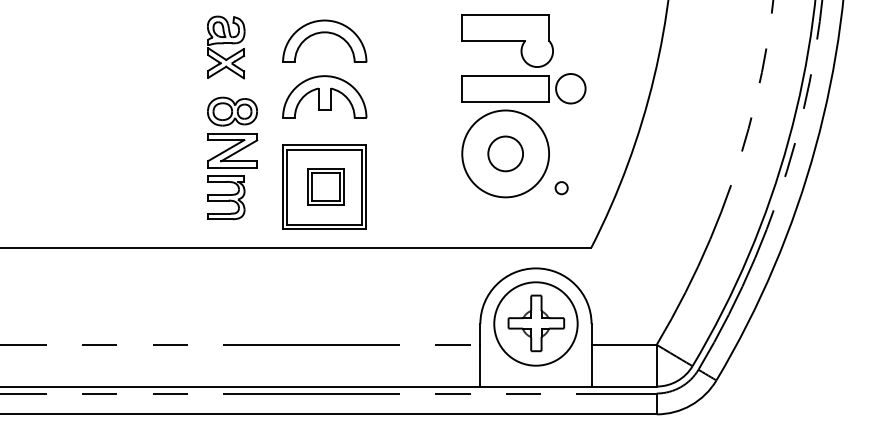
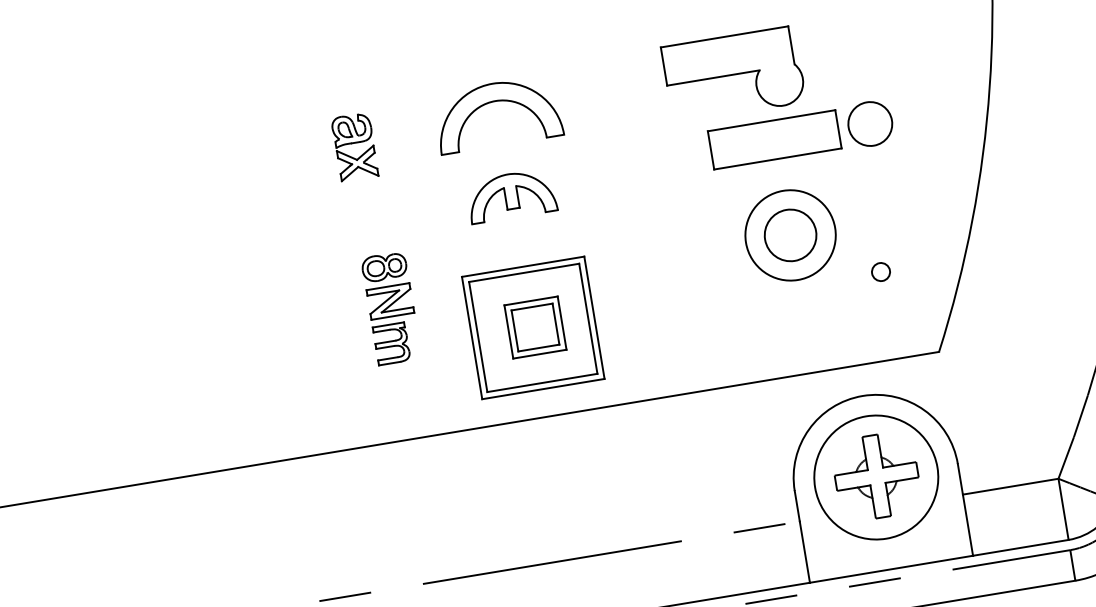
part: (507, 40) -> (733, 73), moved
part: (226, 47) -> (355, 147), size x0.7
part: (324, 96) -> (510, 195), size x0.7
circle: (505, 153) -> (790, 234), size x0.7
part: (232, 158) -> (391, 308), size x0.6

